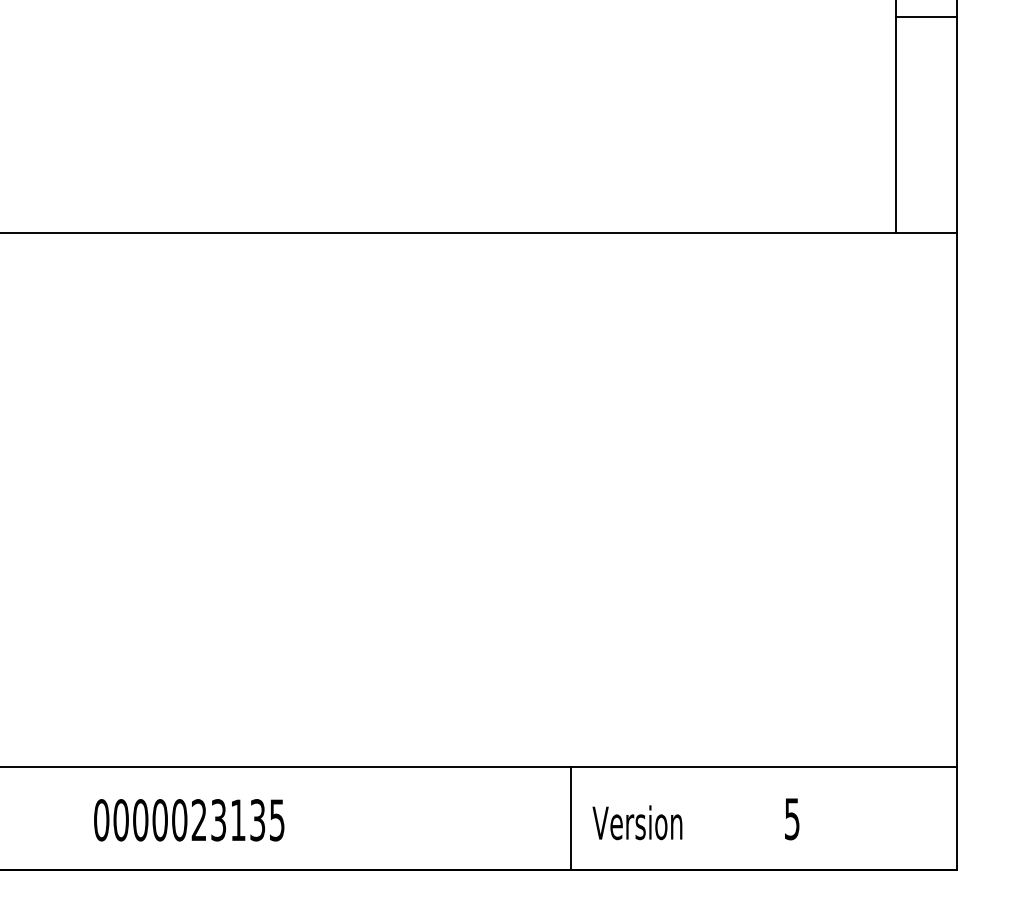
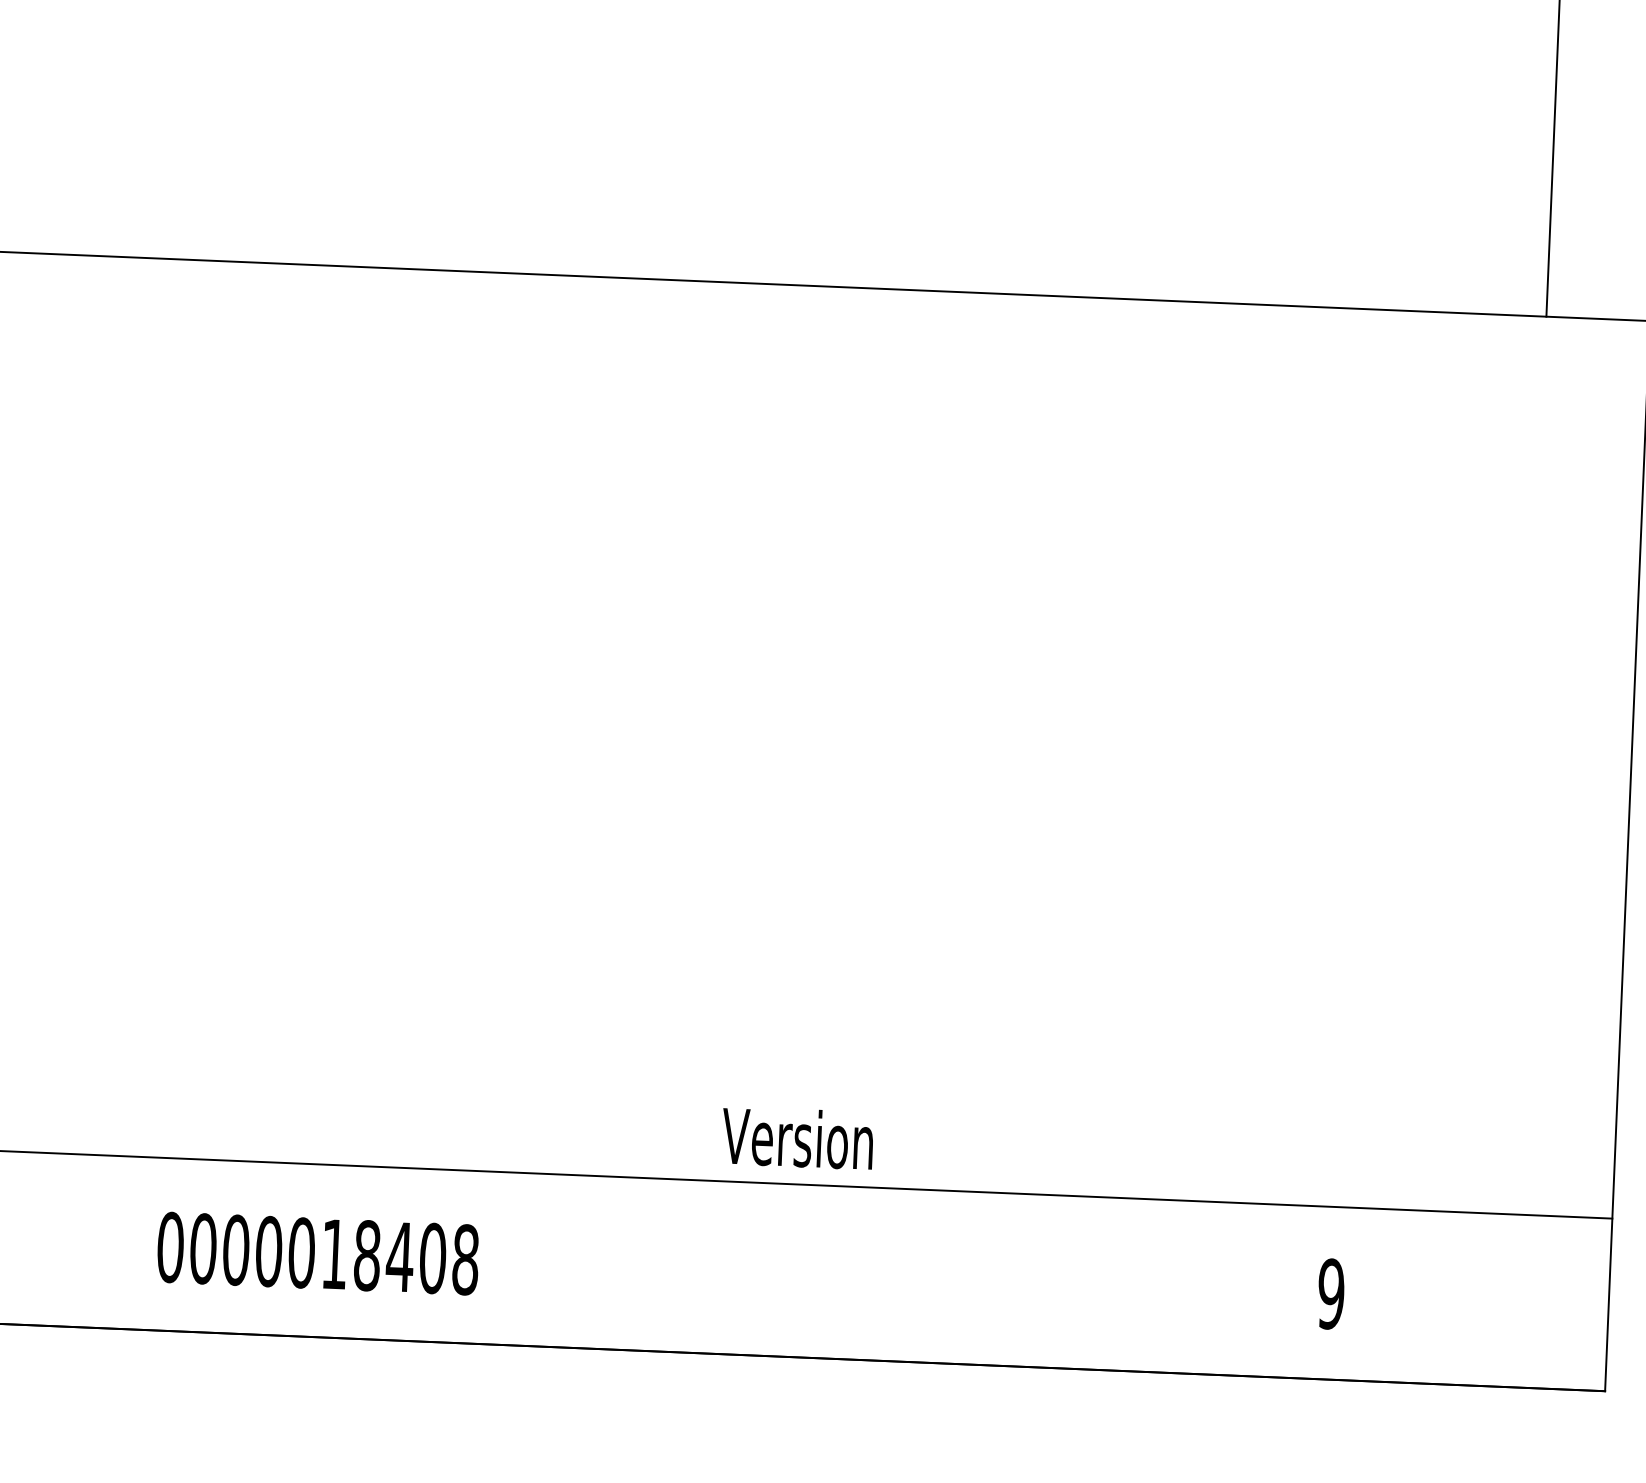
line: (570, 818) -> (958, 1277), removed
text: (791, 818) -> (1330, 1293), 5 -> 9
text: (237, 820) -> (398, 1257), 0000023135 -> 0000018408
text: (637, 822) -> (797, 1137), moved

